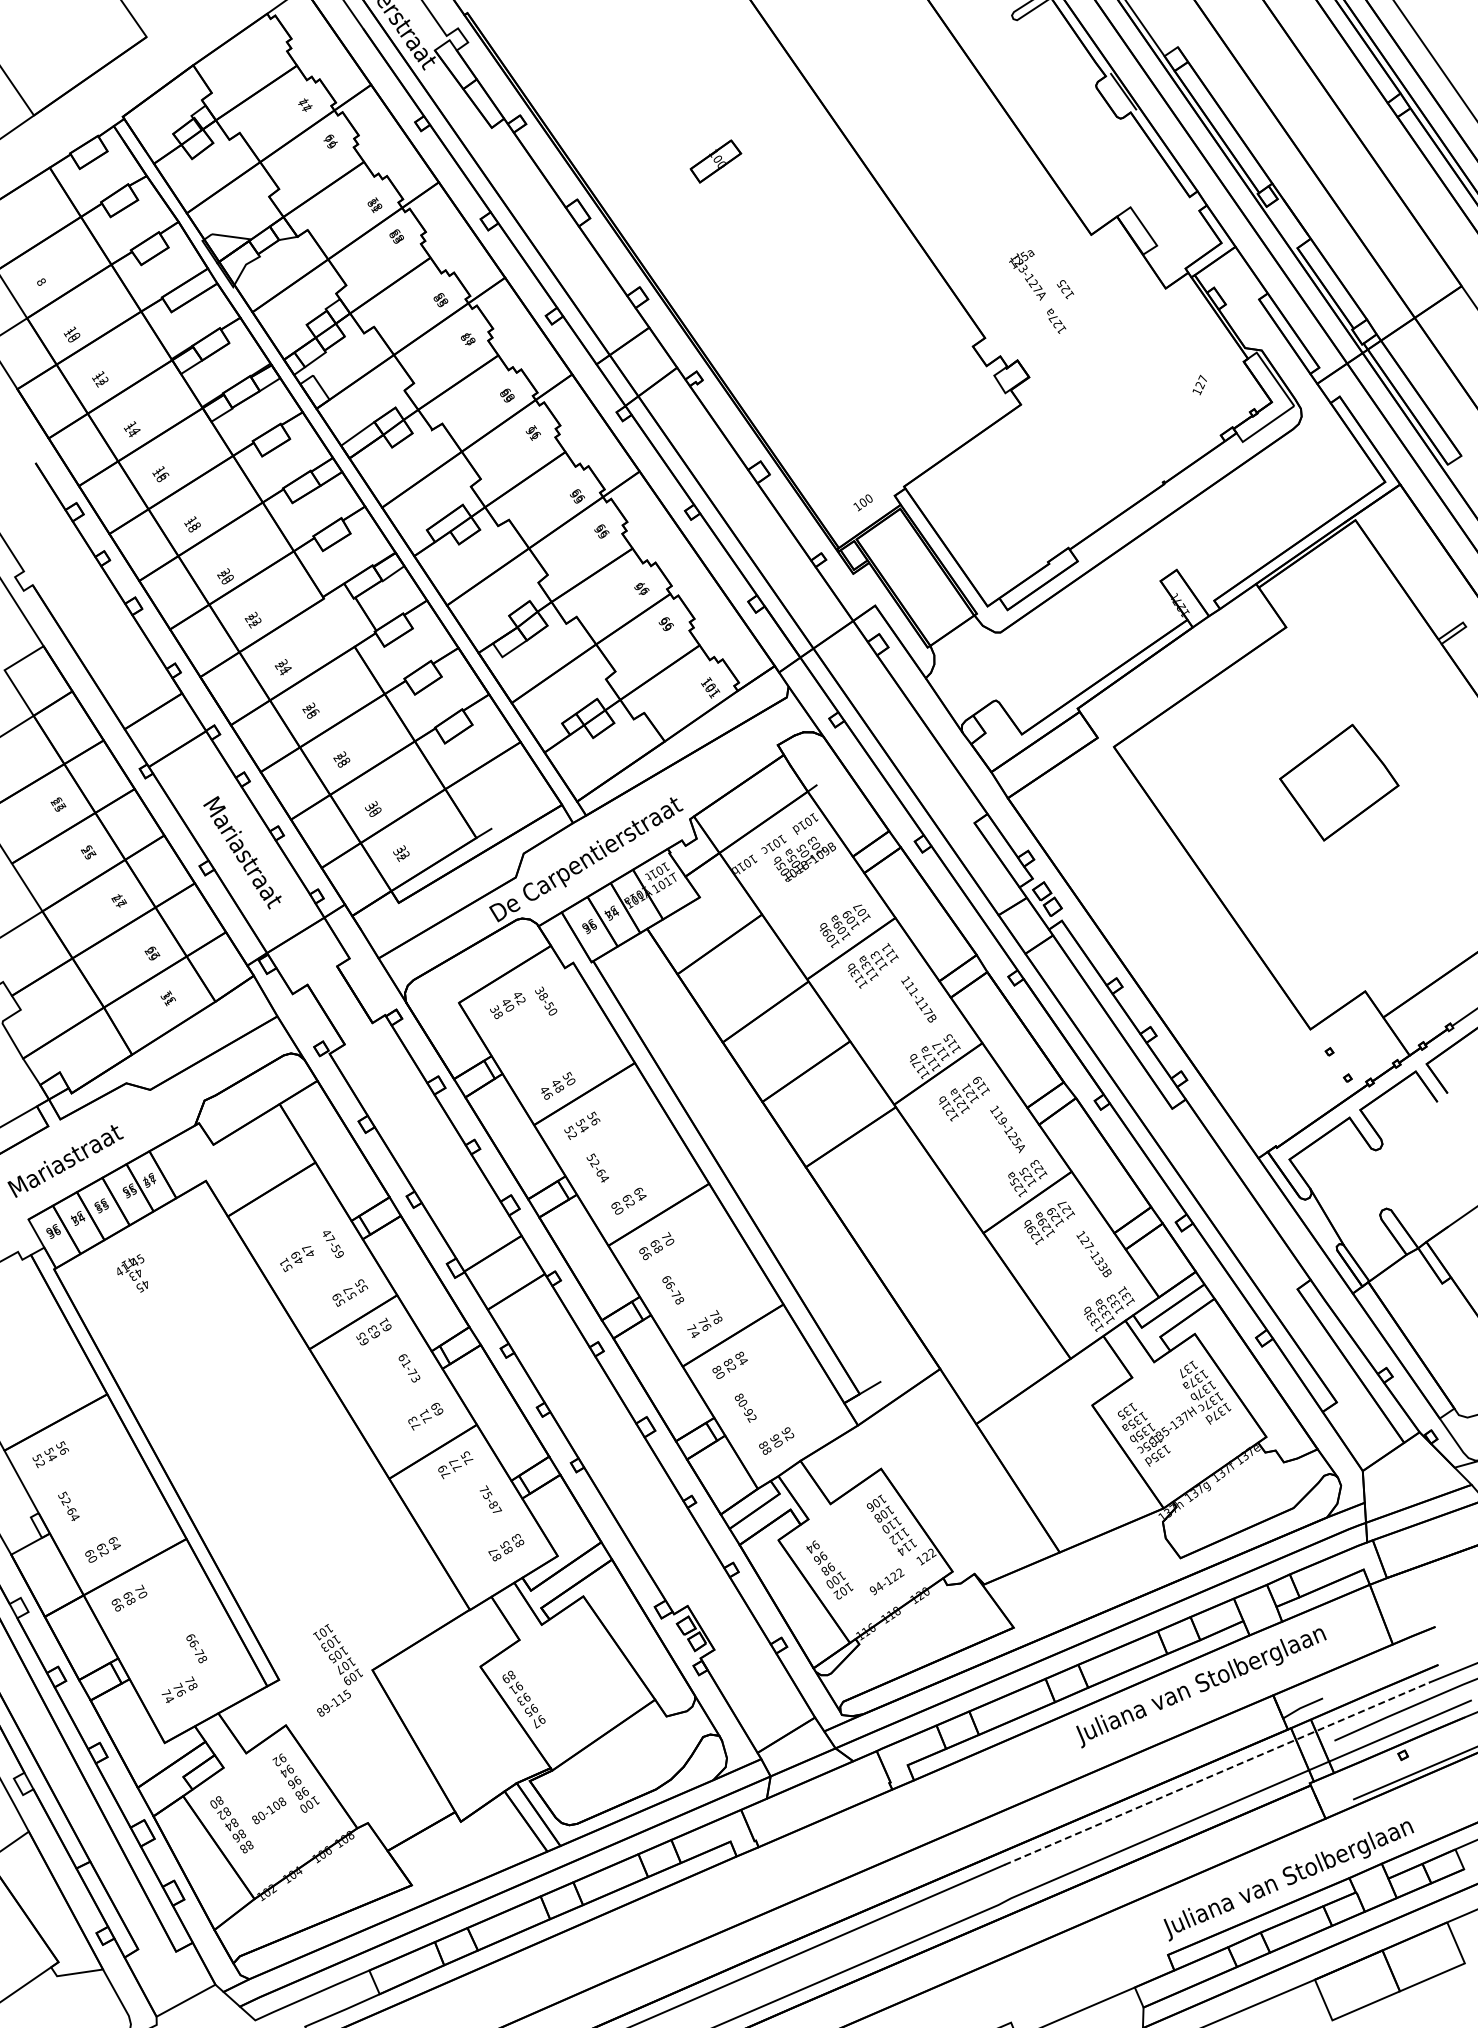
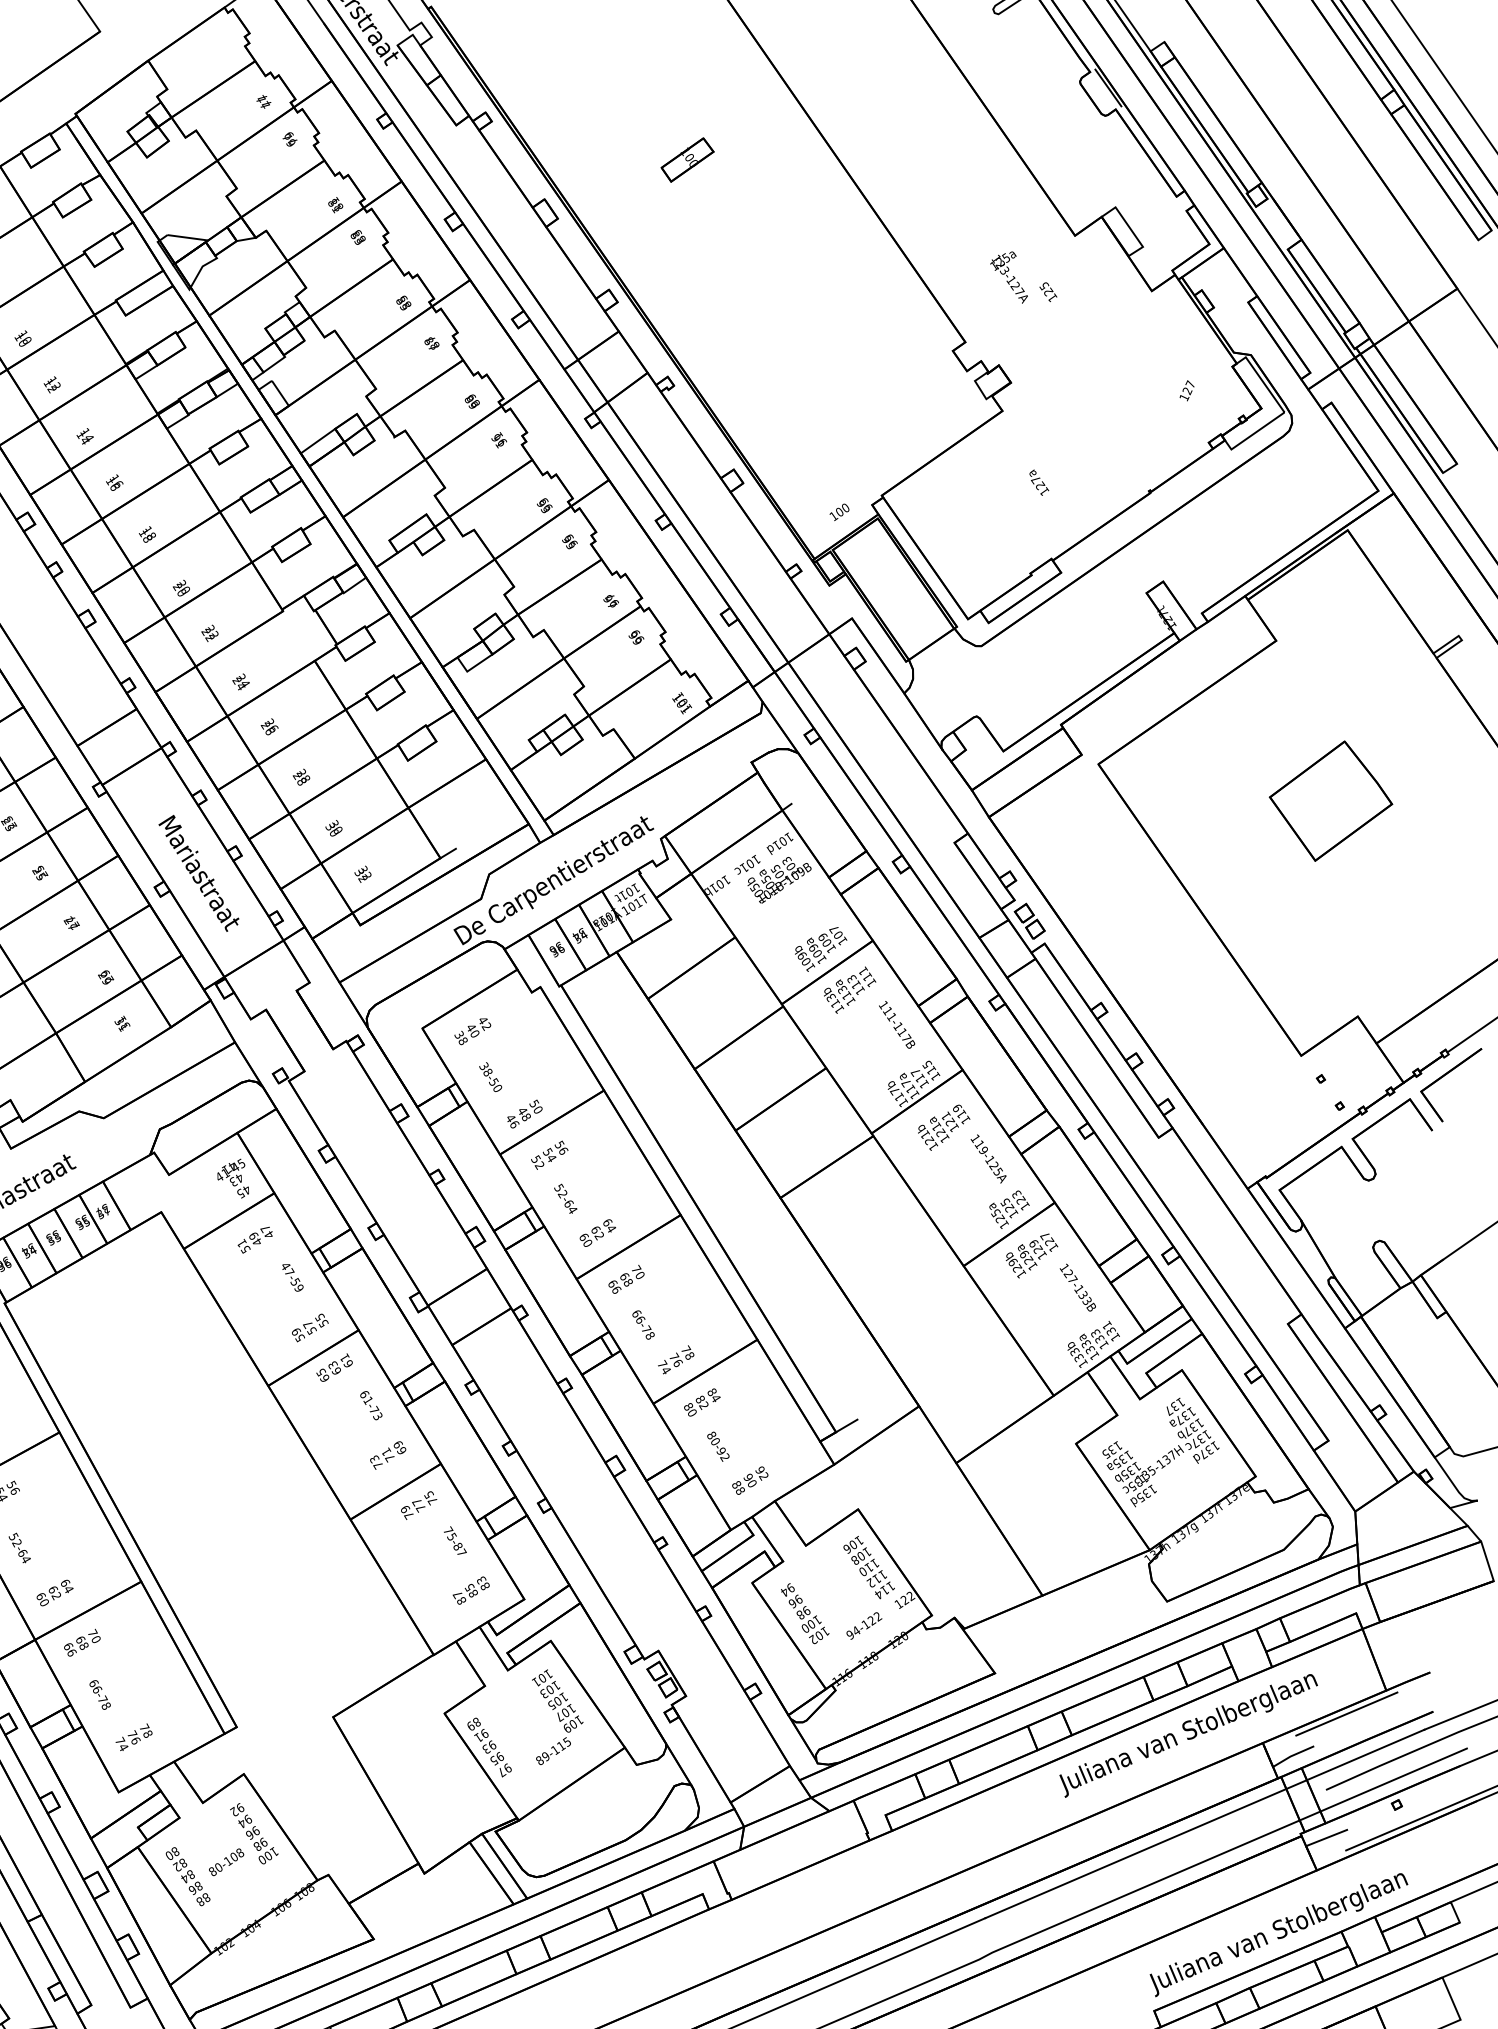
text: (1056, 320) -> (1039, 482), moved
text: (546, 1000) -> (491, 1076), moved
text: (296, 1259) -> (254, 1240), moved
text: (132, 1273) -> (233, 1178), moved
text: (196, 1648) -> (99, 1694), moved
line: (1354, 1667) -> (1346, 1714), added
text: (337, 1670) -> (557, 1717), moved
line: (1217, 1773) -> (1205, 1823), dashed -> solid
line: (1334, 1787) -> (1326, 1838), added

